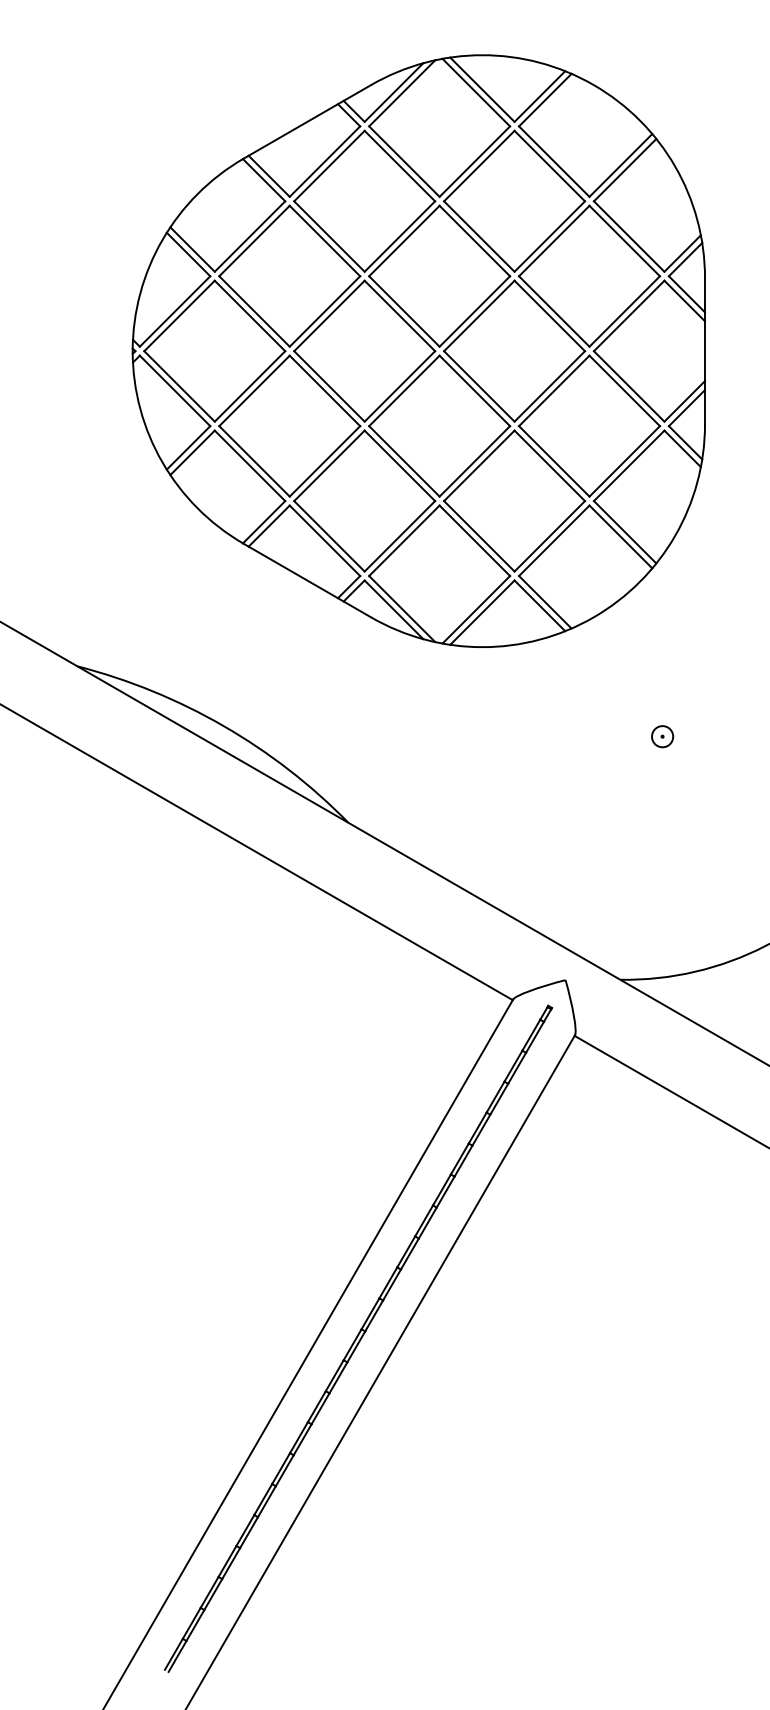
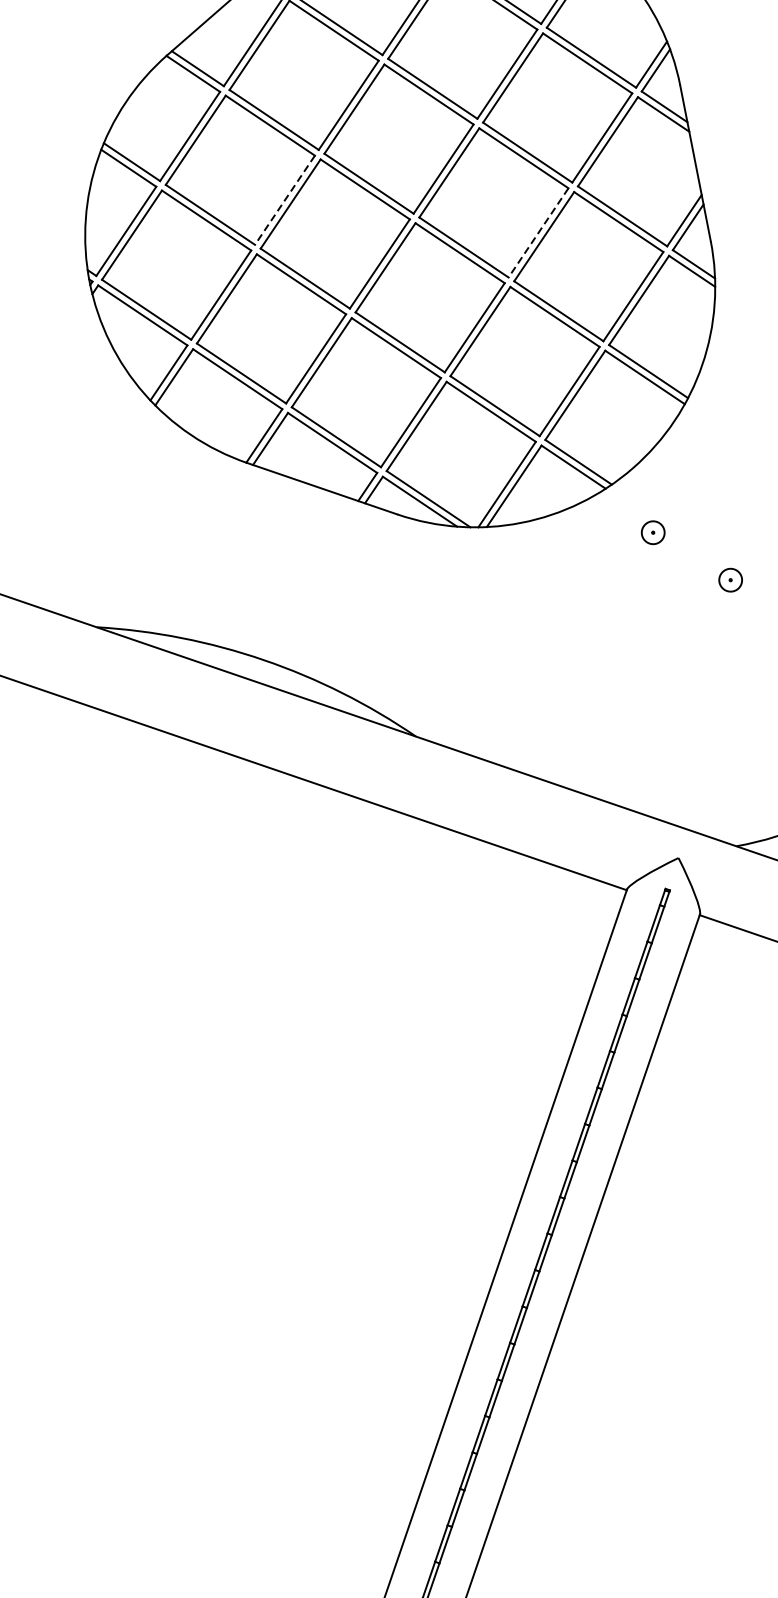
line: (324, 311) -> (284, 200), solid -> dashed
line: (549, 386) -> (538, 233), solid -> dashed
part: (600, 679) -> (653, 532), added

